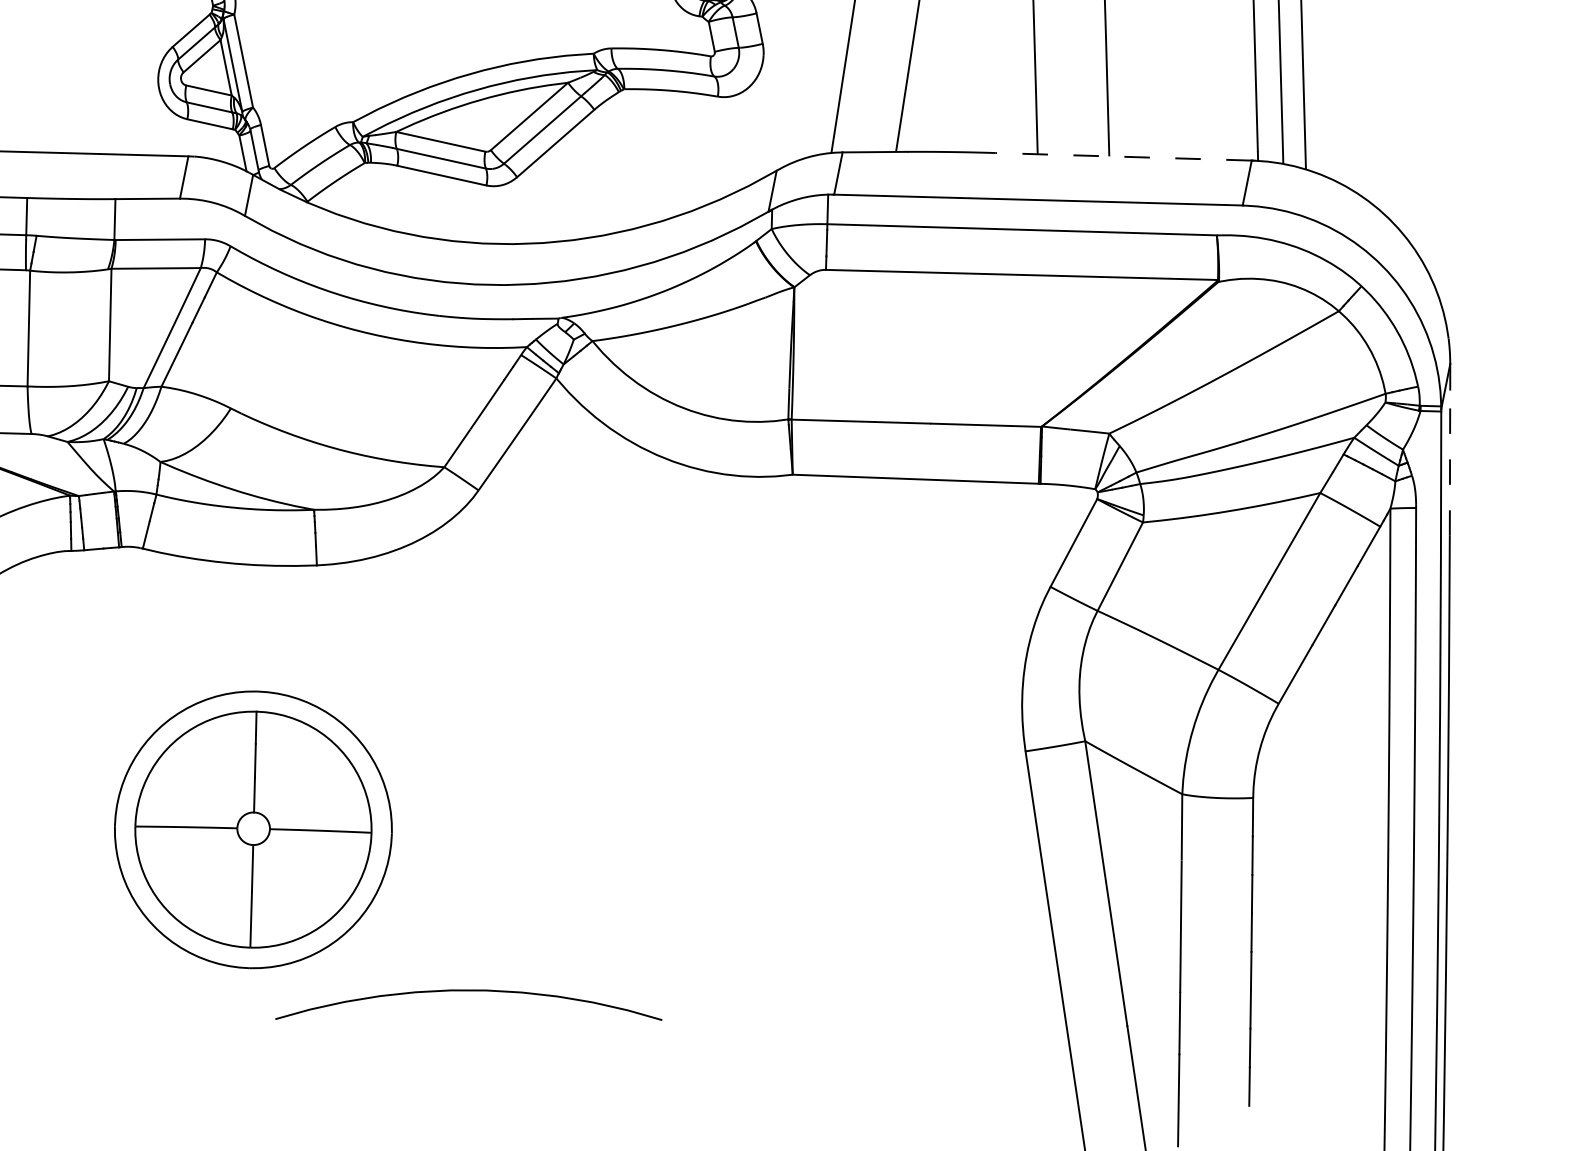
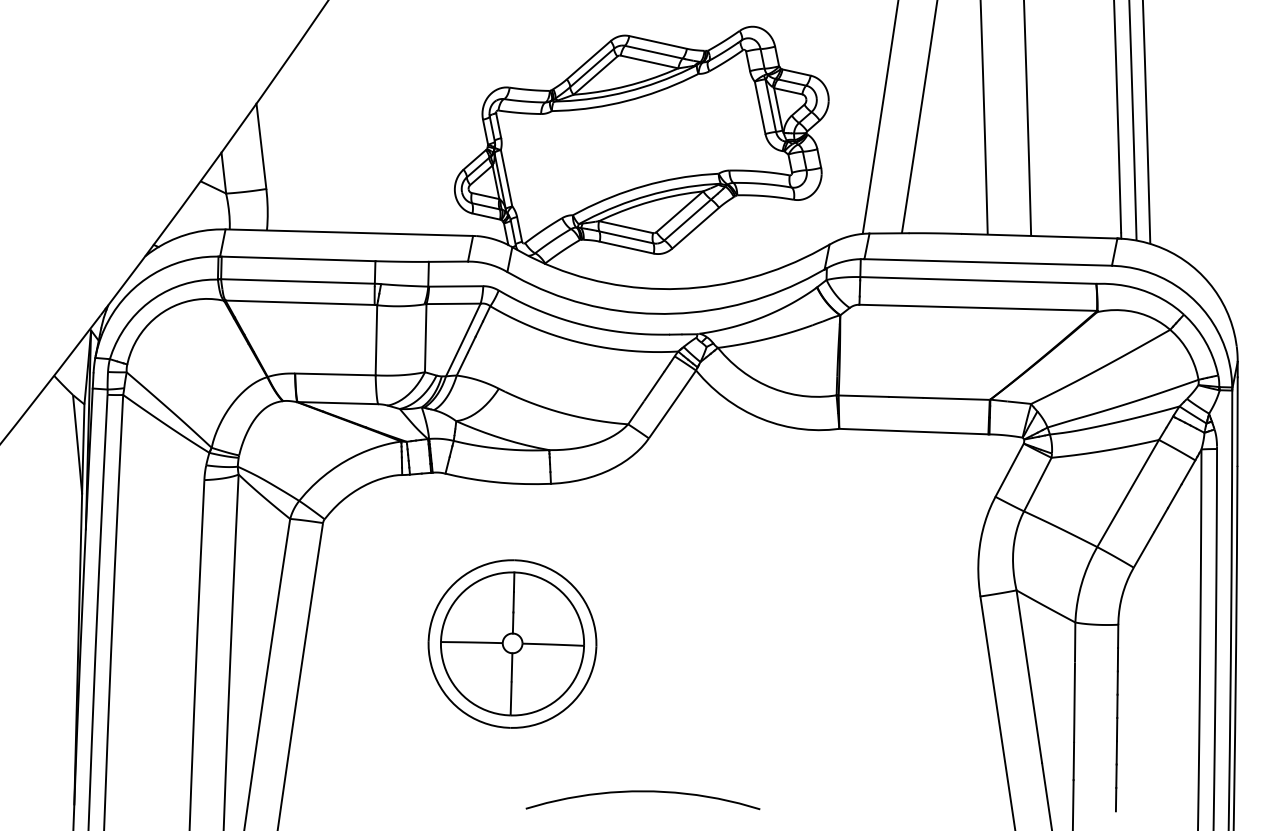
line: (1123, 157) -> (1039, 236), dashed -> solid
line: (1449, 462) -> (1237, 421), dashed -> solid
curve: (467, 992) -> (642, 792), moved

